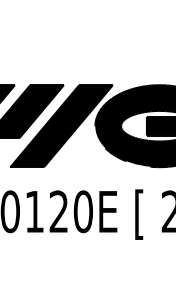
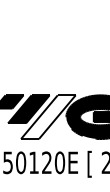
fill: (61, 126) -> (48, 117), removed

